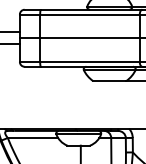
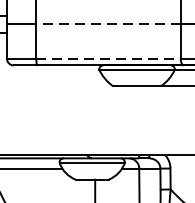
line: (89, 38) -> (107, 24), solid -> dashed
line: (89, 62) -> (107, 59), solid -> dashed

